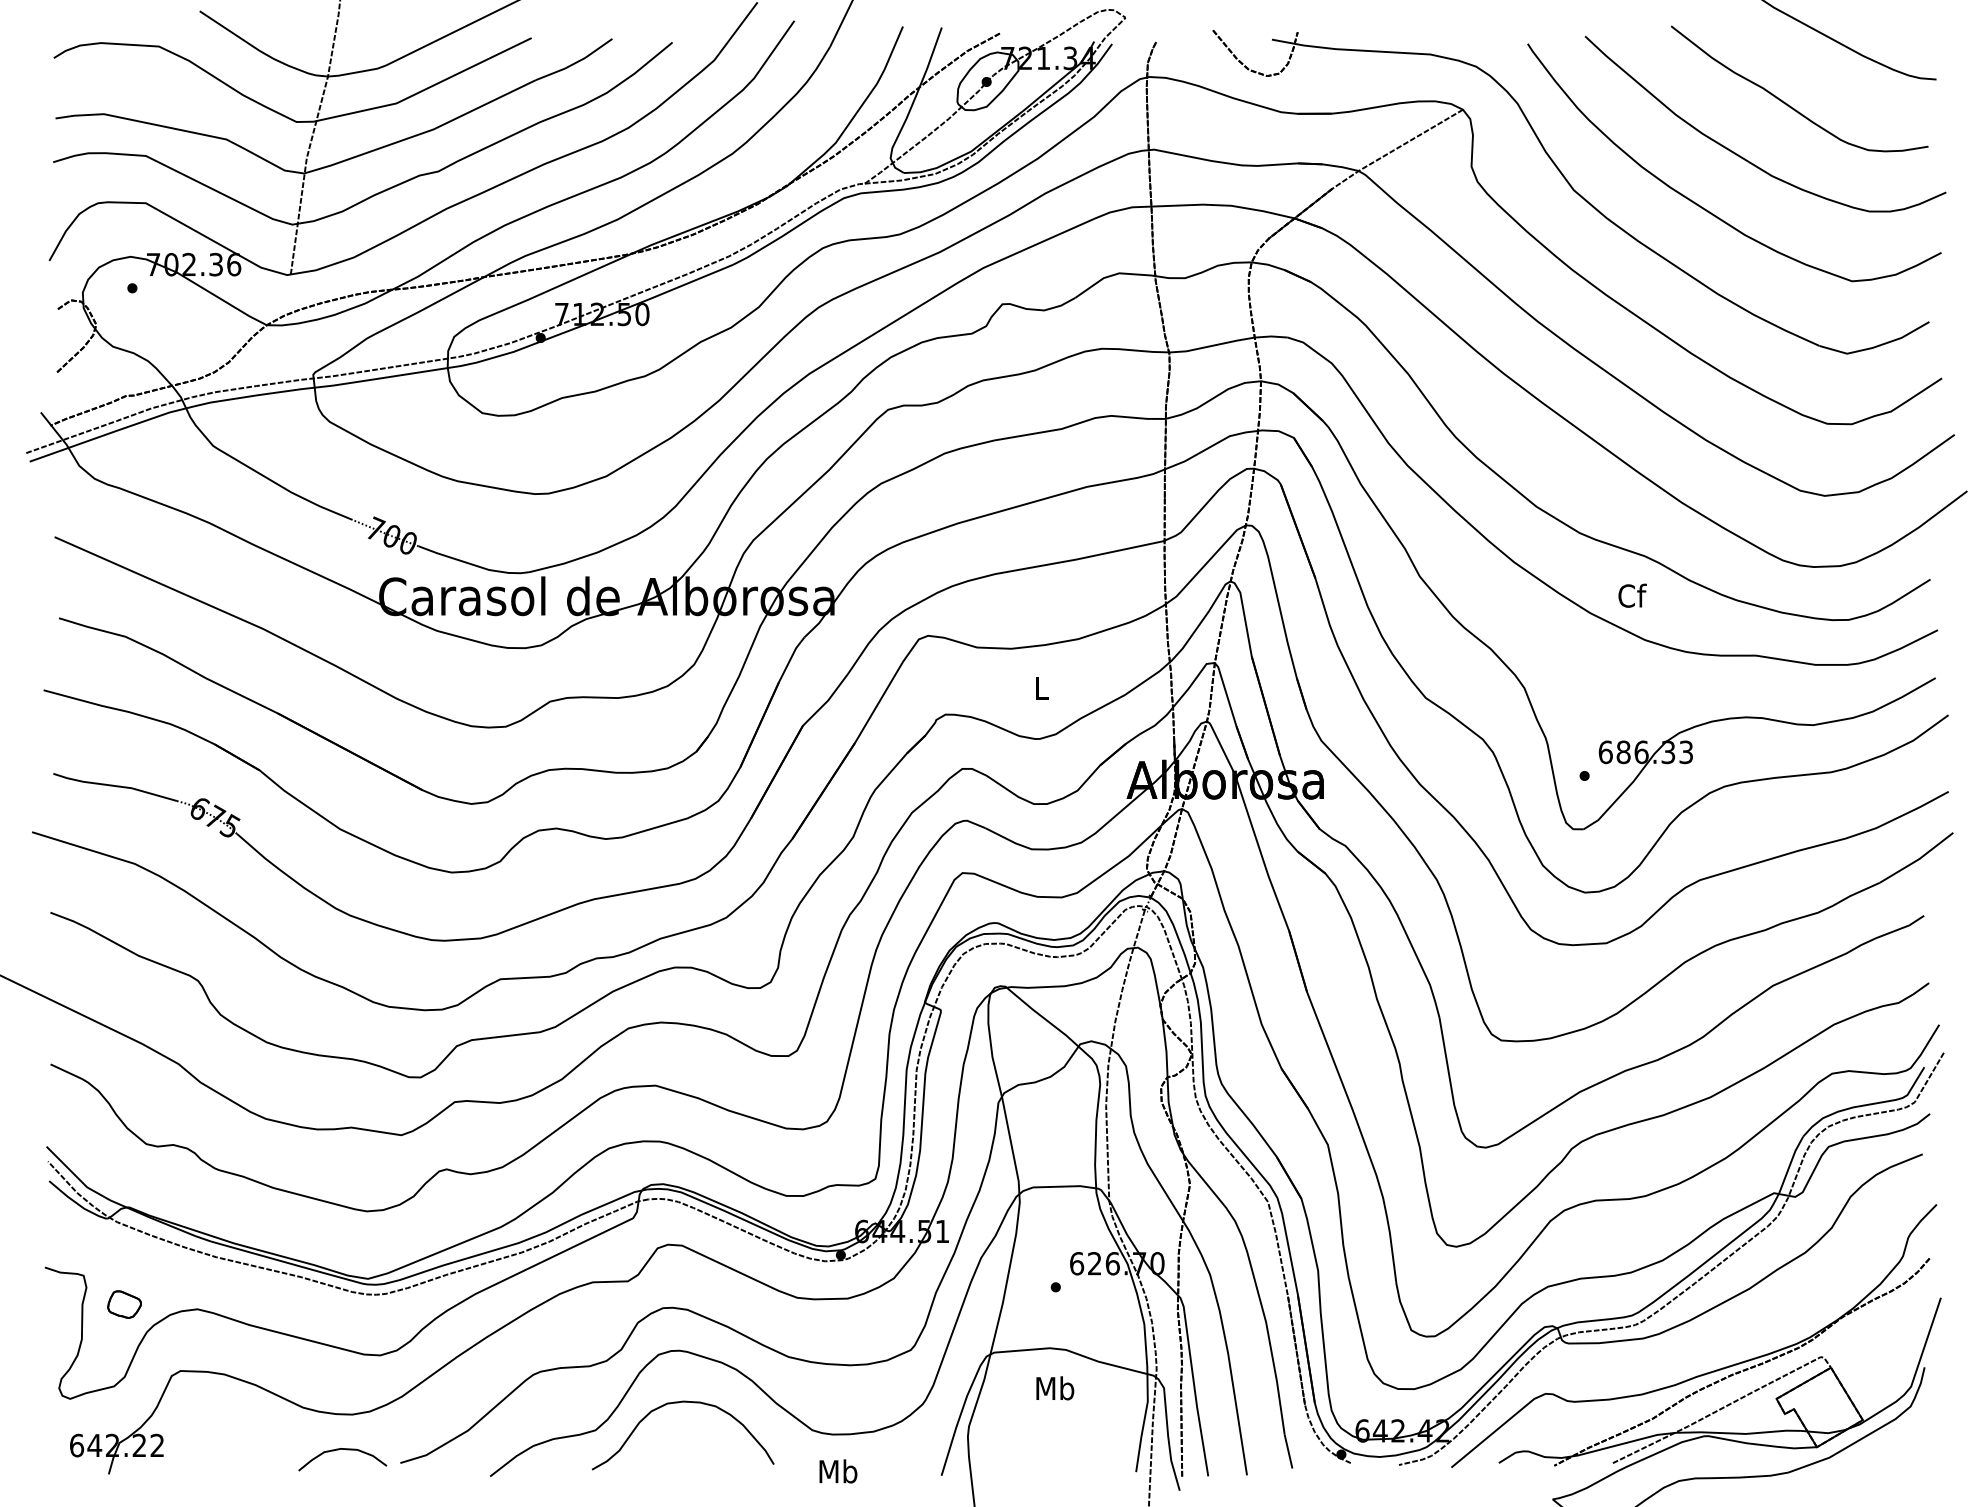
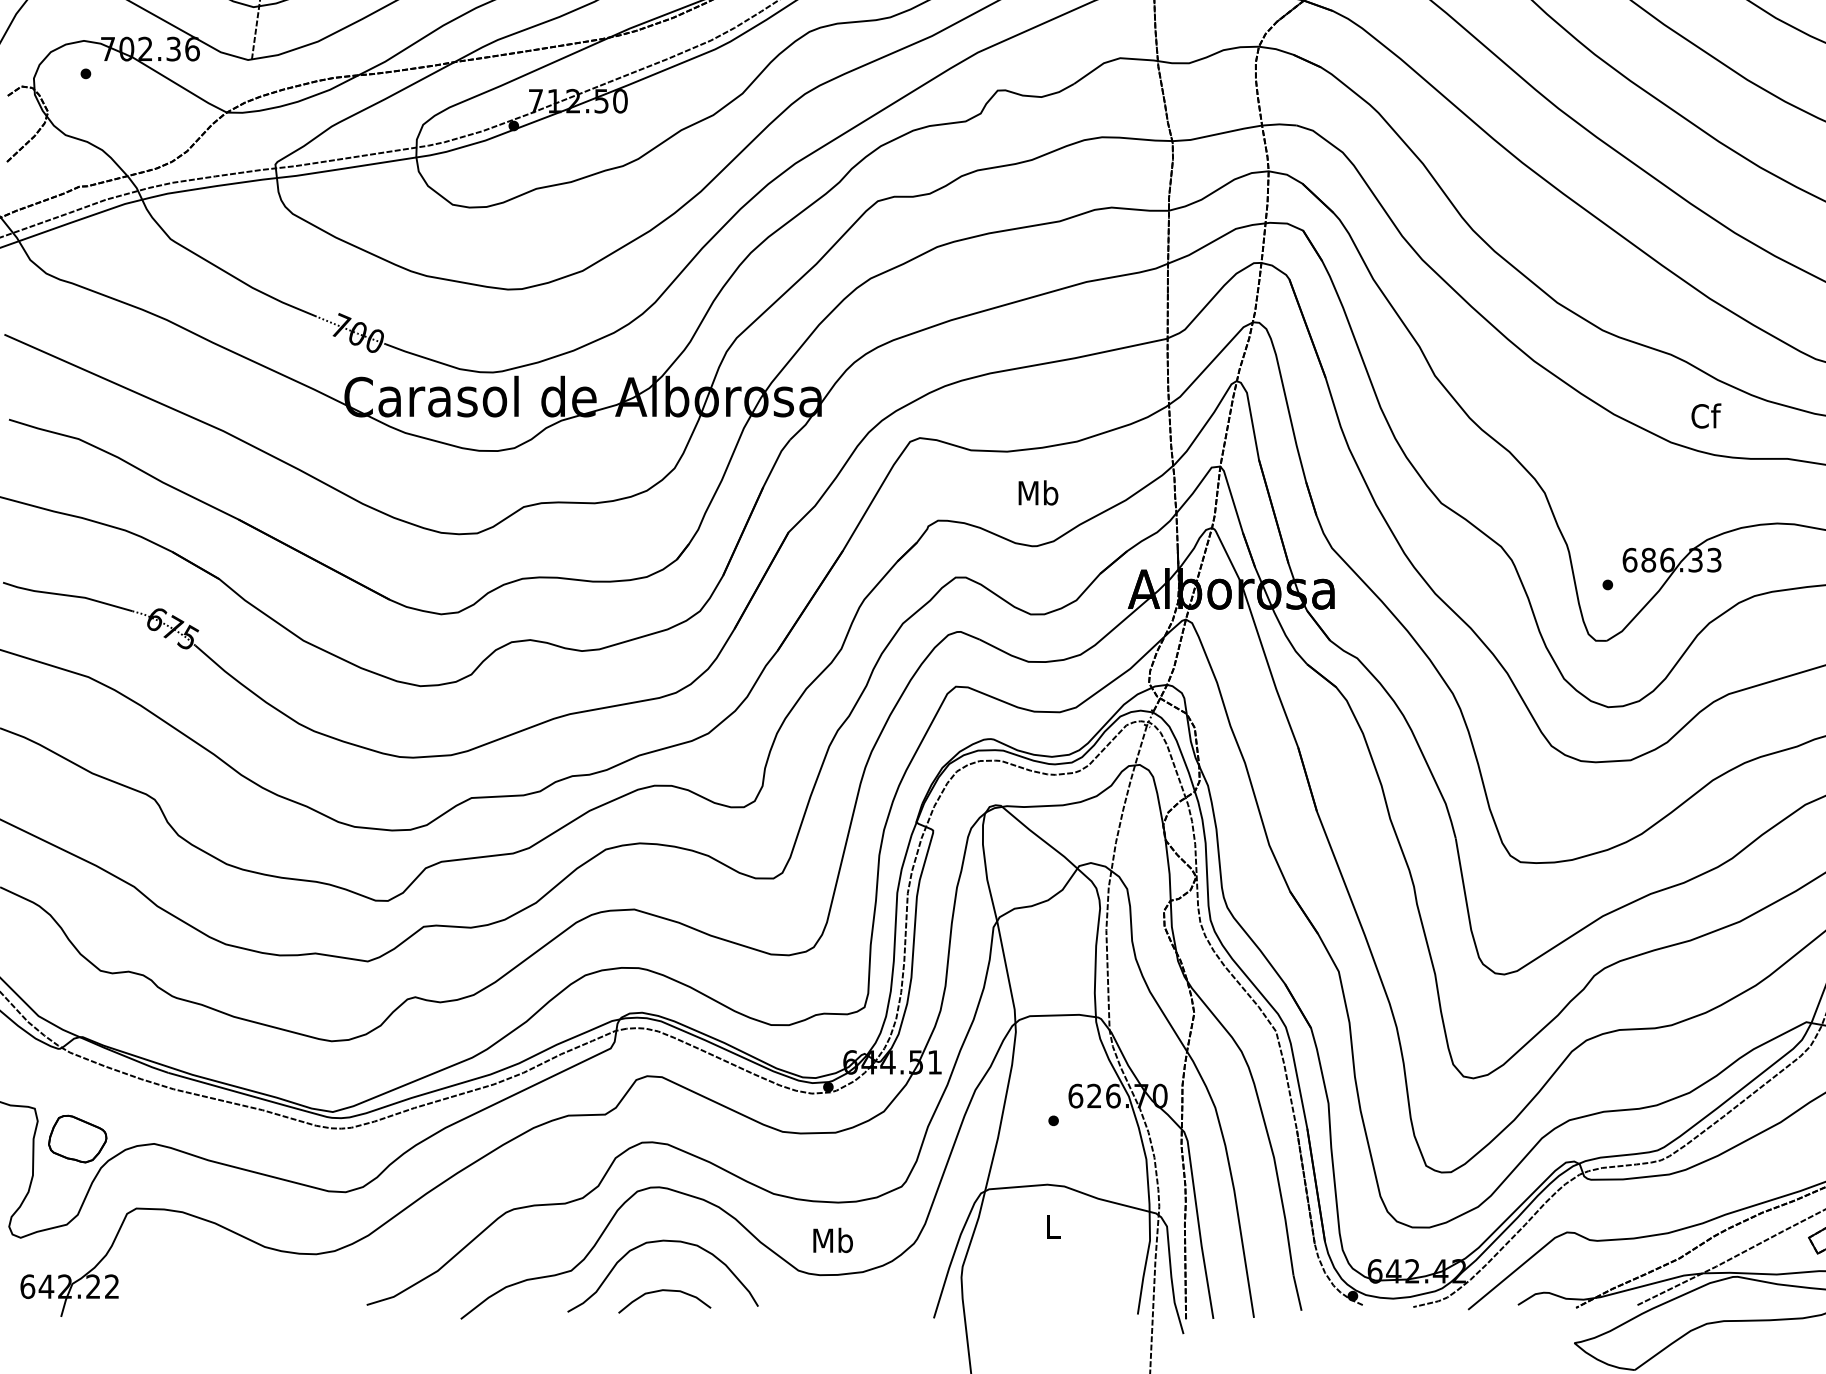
text: (1632, 595) -> (1706, 415), moved
text: (1041, 688) -> (1038, 493), L -> Mb
part: (124, 1304) -> (77, 1138), size x1.67
text: (1055, 1388) -> (1053, 1226), Mb -> L
curve: (339, 1450) -> (661, 1291), moved
text: (838, 1471) -> (833, 1240), moved

